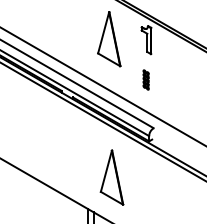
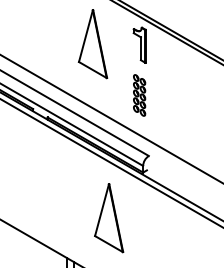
part: (145, 79) -> (138, 94), size x1.67
part: (111, 177) -> (108, 217), moved

